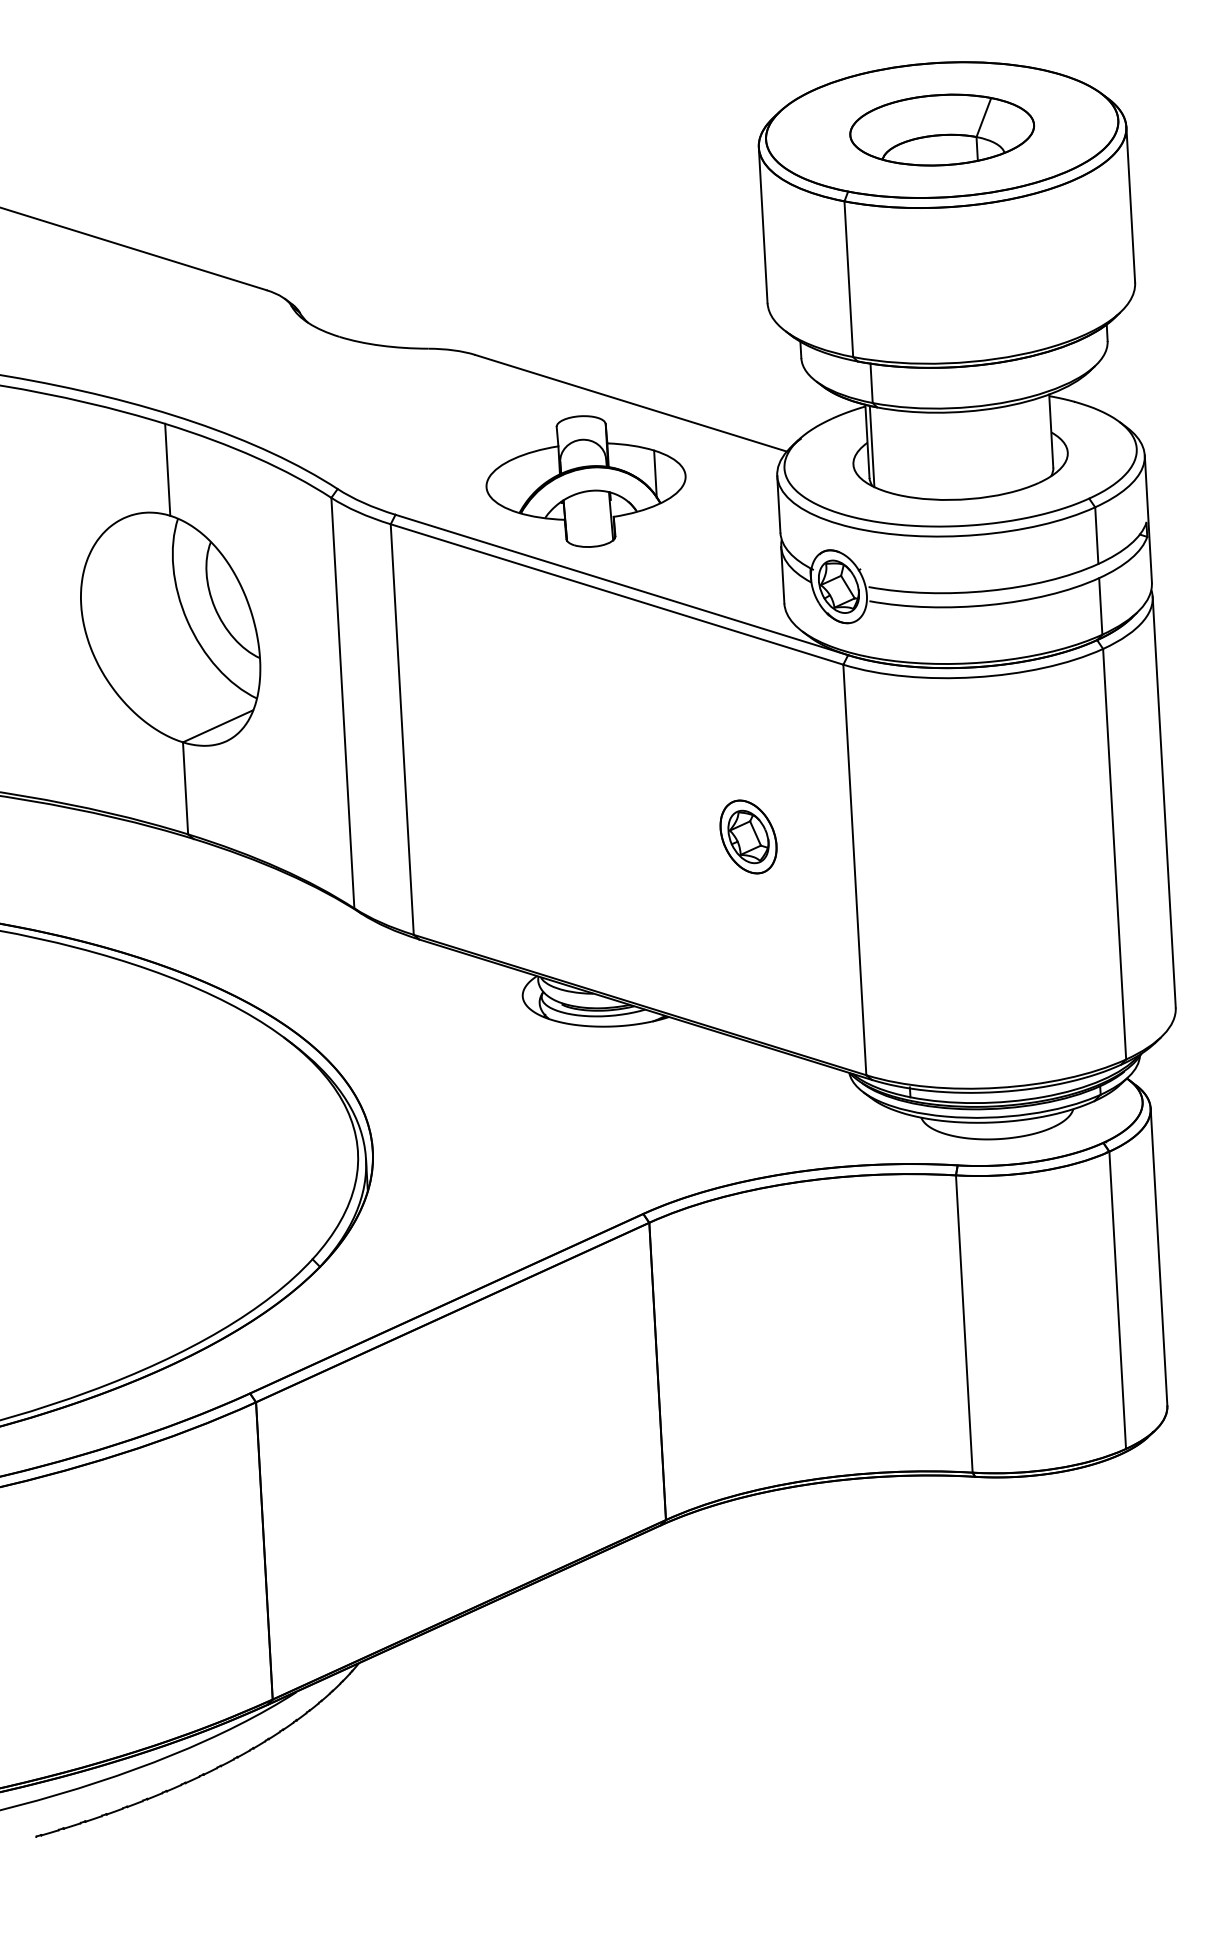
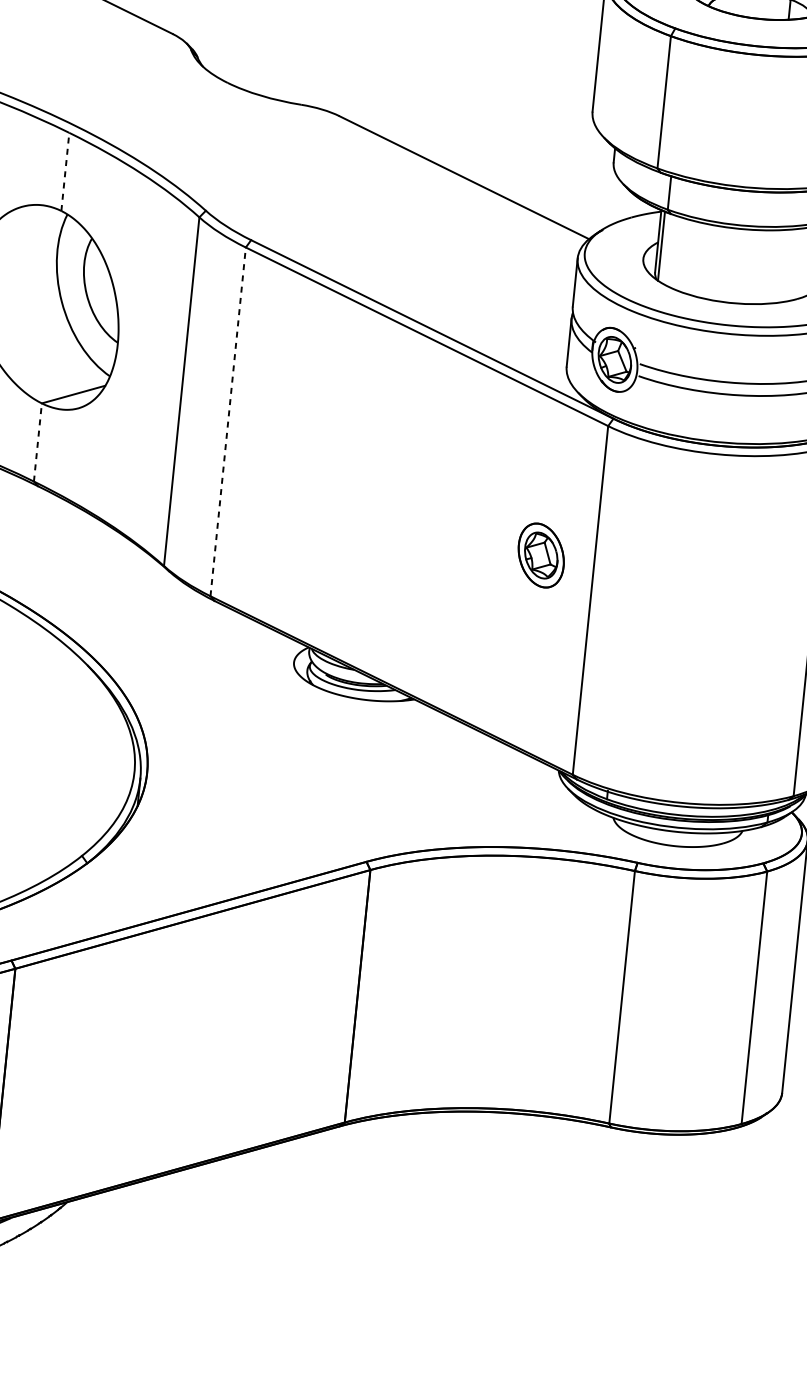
line: (167, 469) -> (65, 171), solid -> dashed
part: (585, 481) -> (415, 237), removed
line: (402, 729) -> (228, 421), solid -> dashed
line: (185, 787) -> (37, 441), solid -> dashed
part: (748, 836) -> (541, 555), moved

